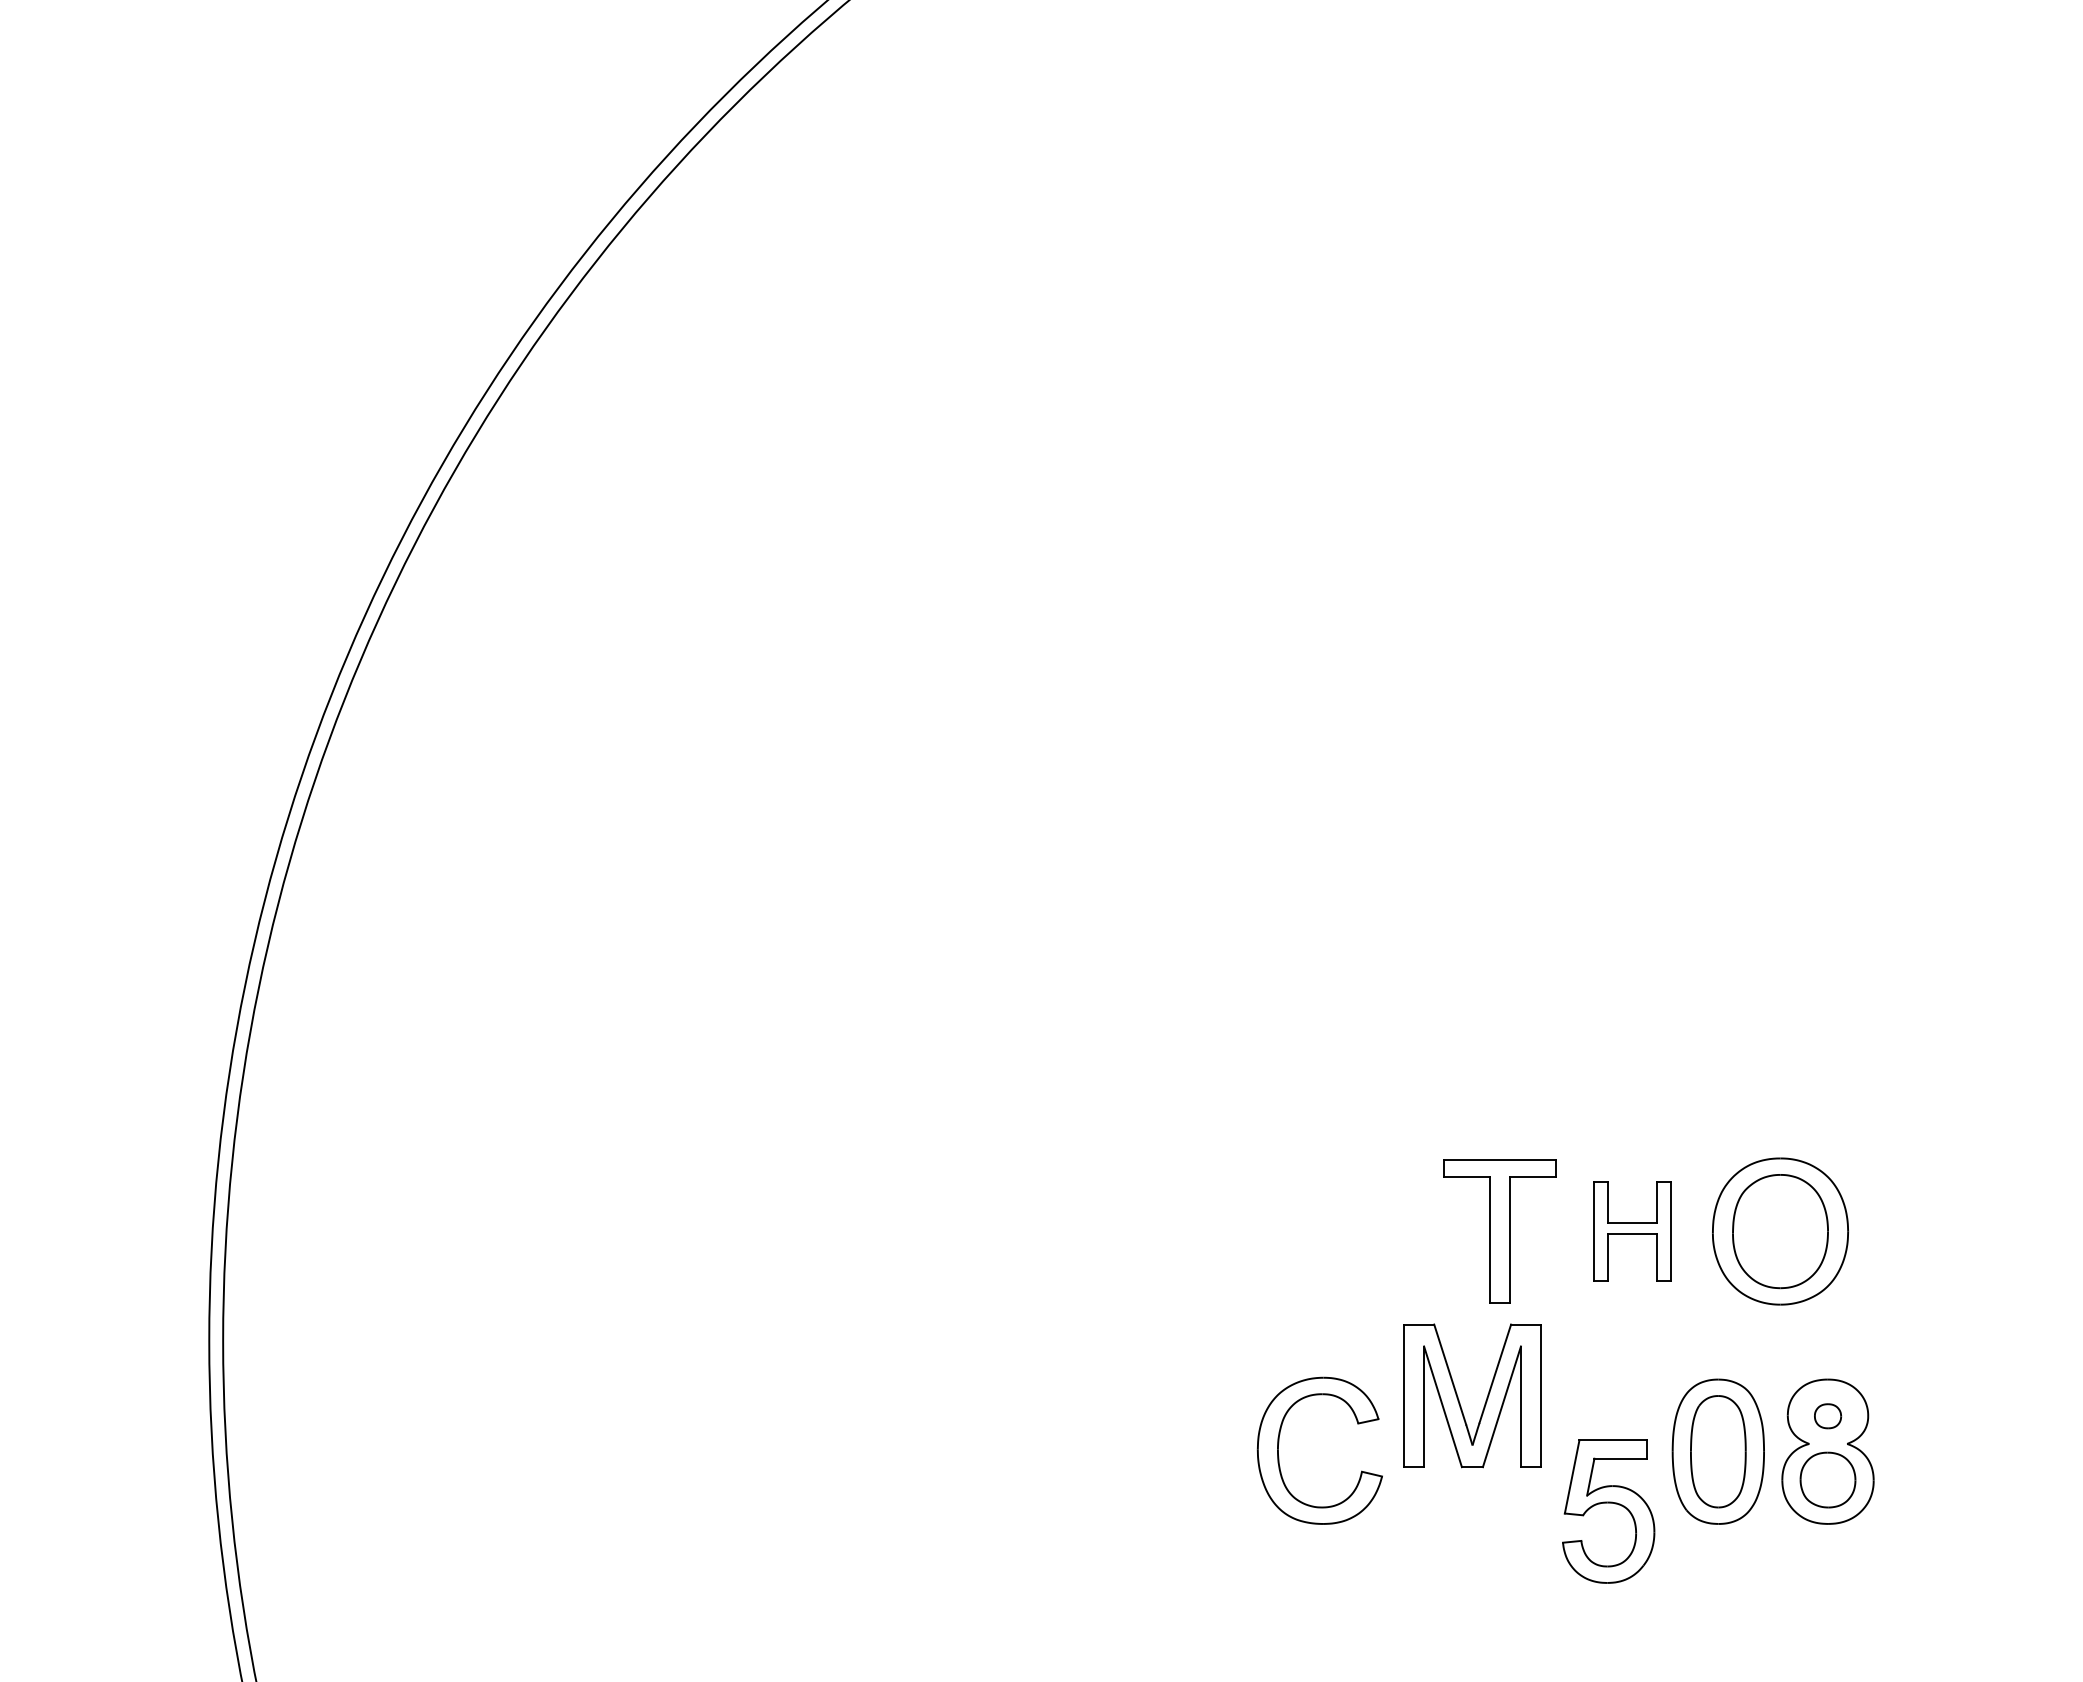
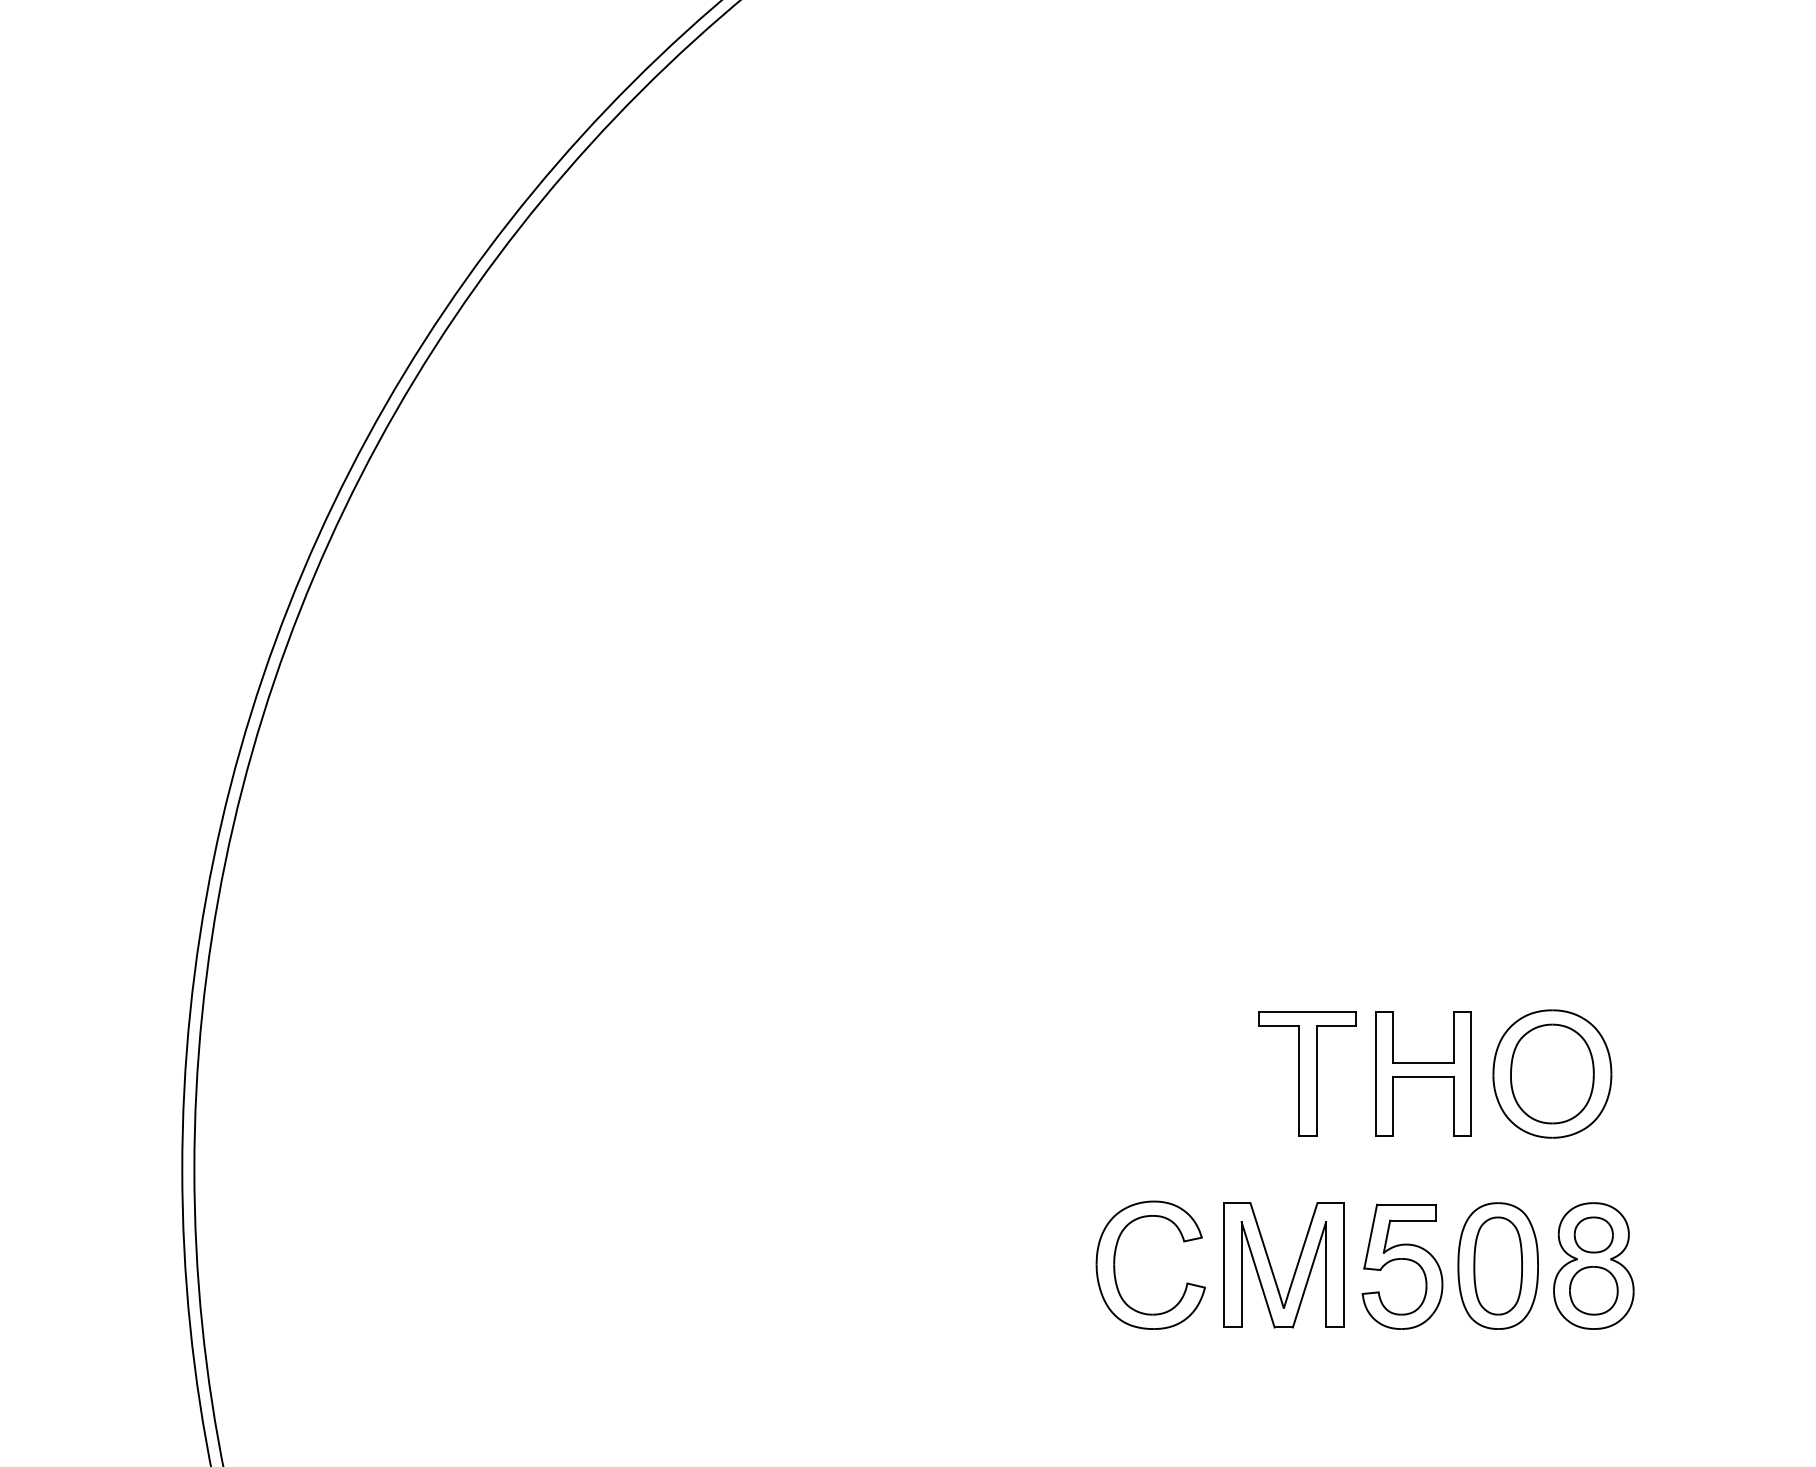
part: (1632, 1231) -> (1423, 1074), size x1.43
part: (1459, 1399) -> (1272, 1268), moved
part: (1827, 1416) -> (1593, 1235), size x1.67
part: (1608, 1503) -> (1402, 1259), moved

